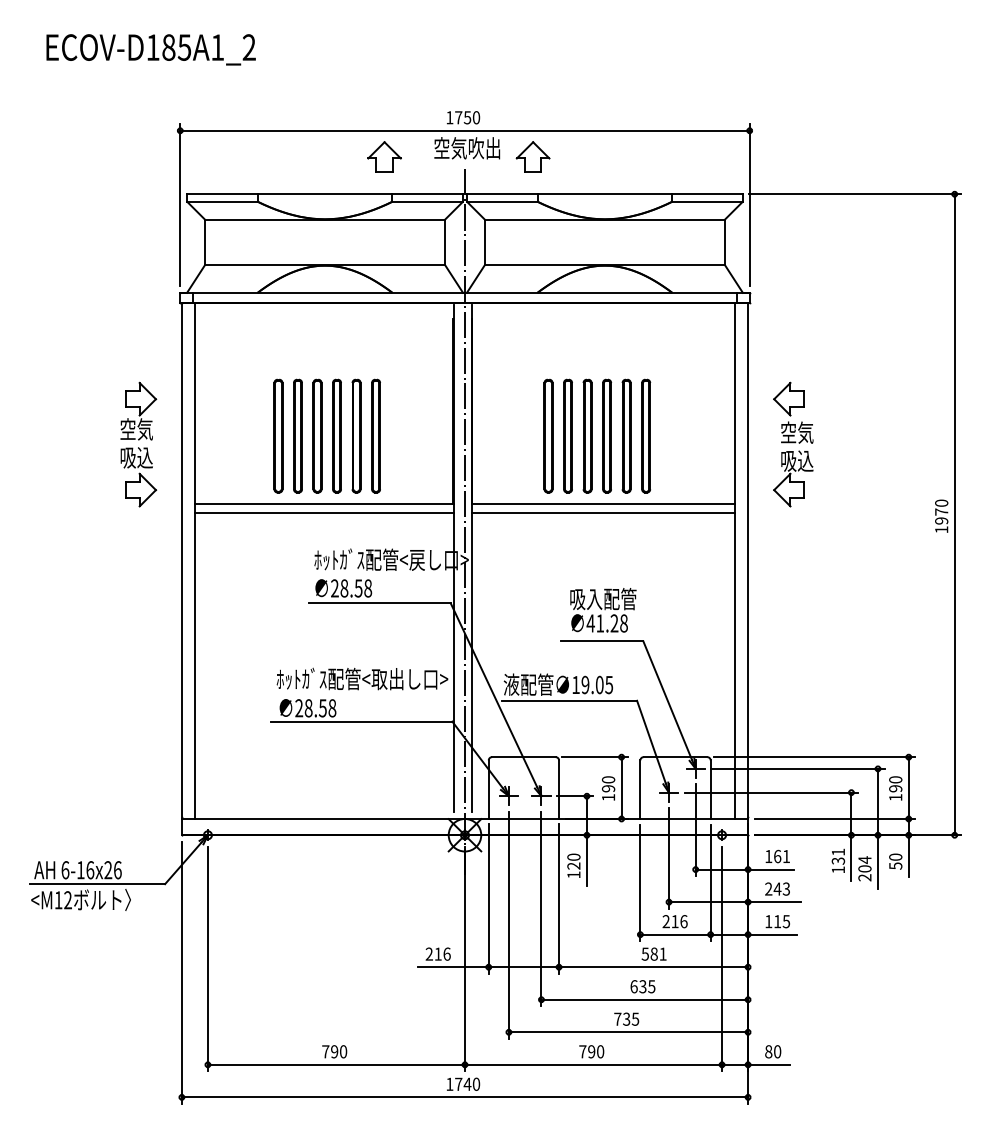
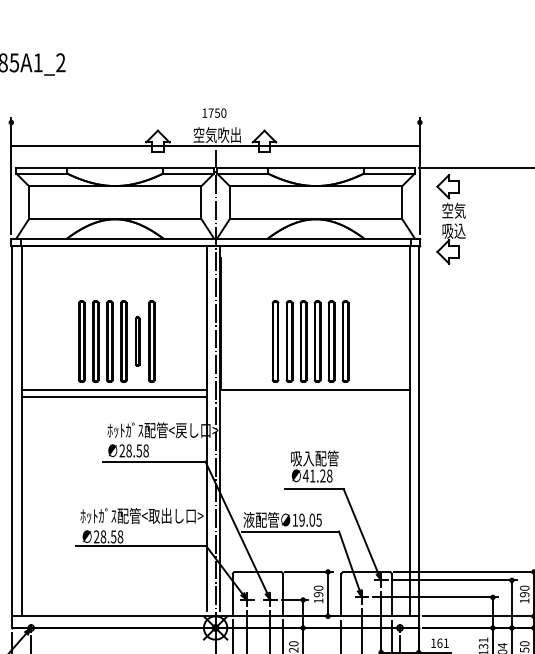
line: (464, 130) -> (215, 146), moved
part: (356, 435) -> (137, 341), size x0.6
part: (793, 444) -> (451, 219), moved
line: (603, 512) -> (314, 396), removed

